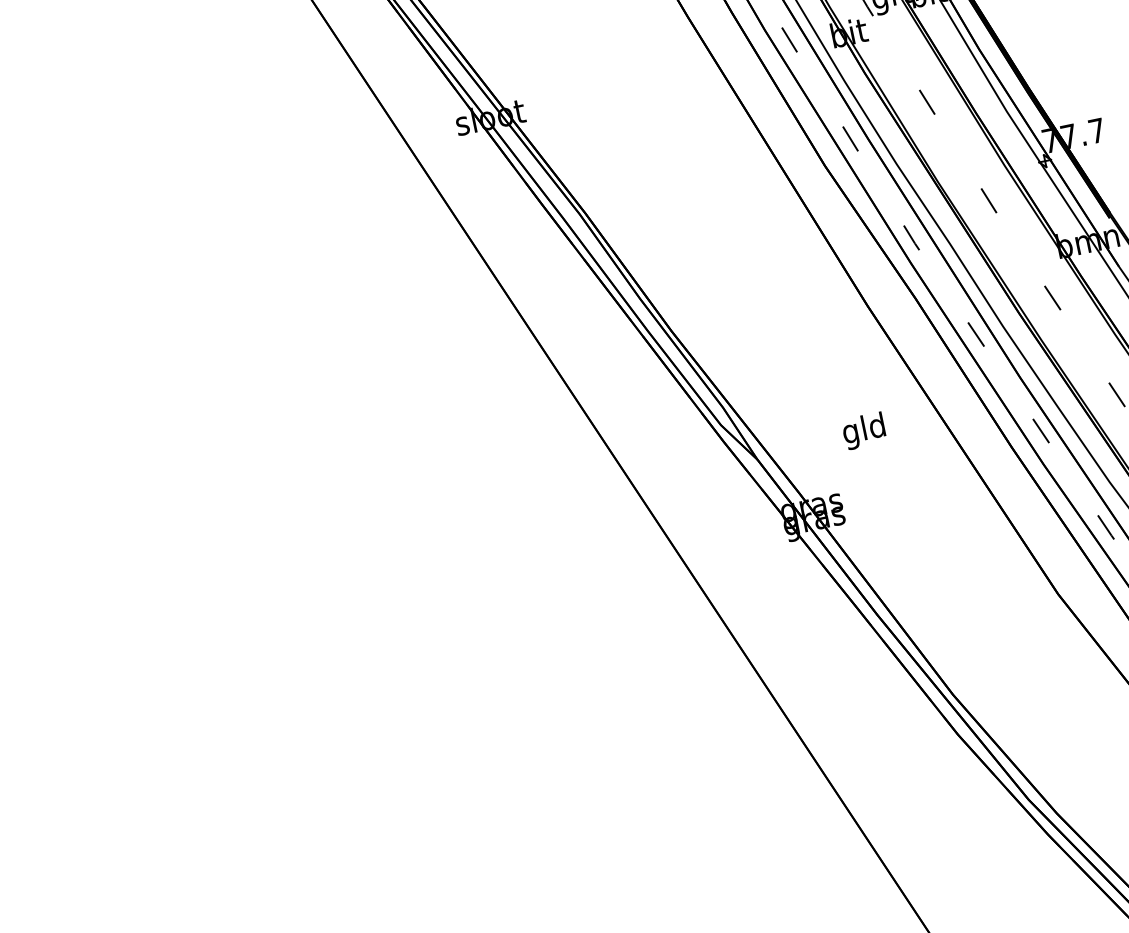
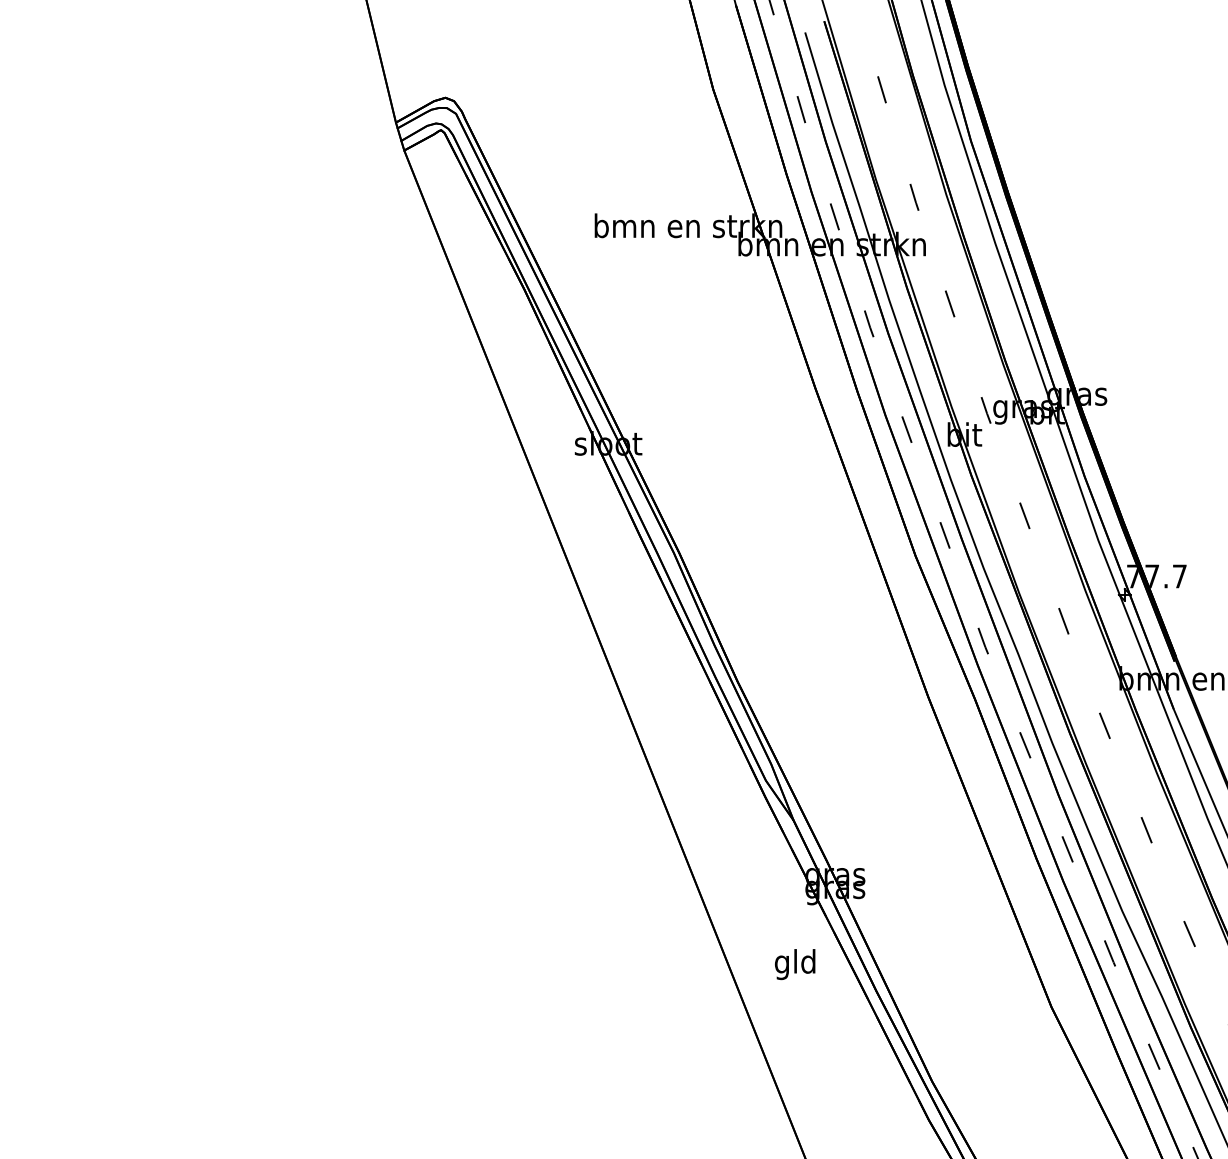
text: (864, 431) -> (795, 964), moved

